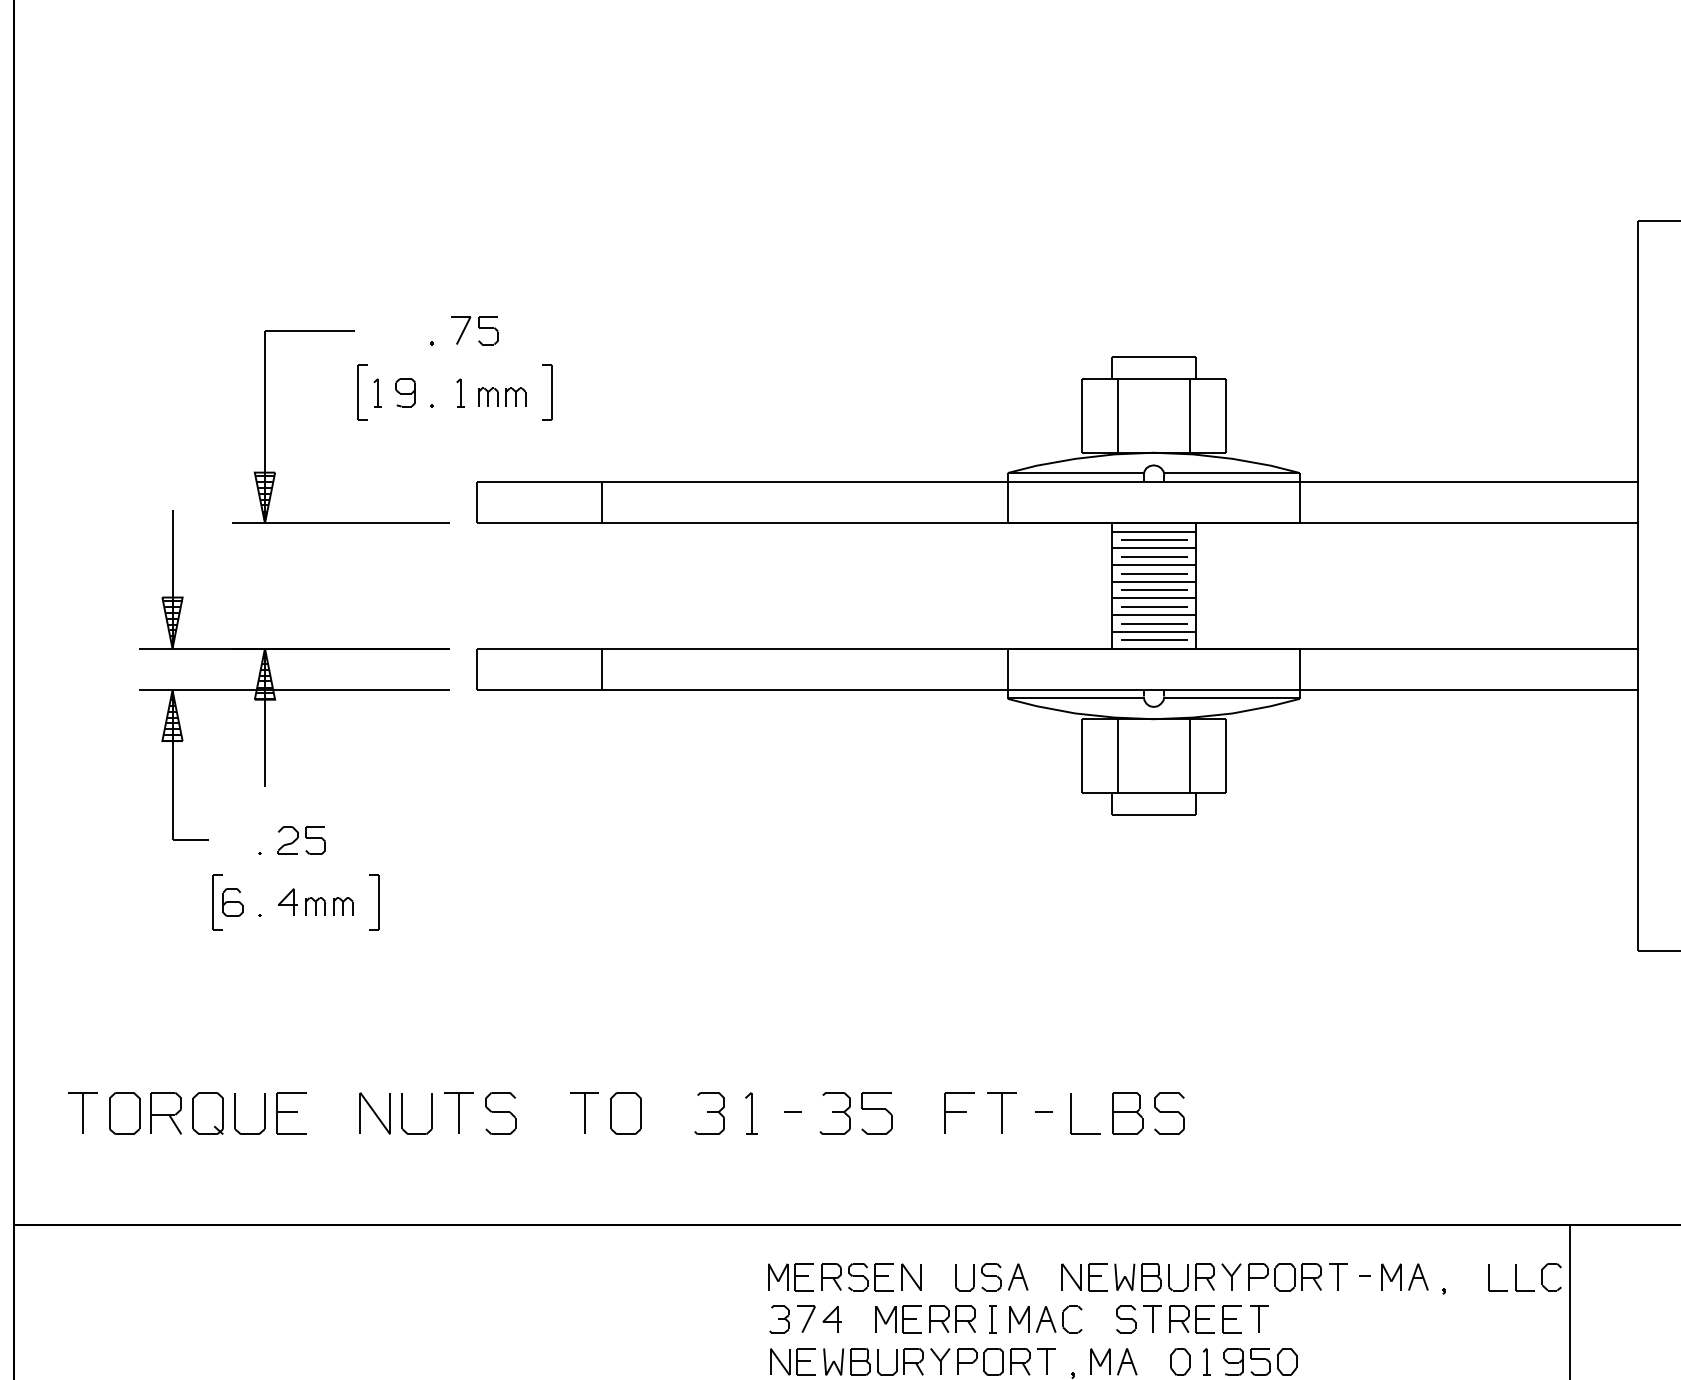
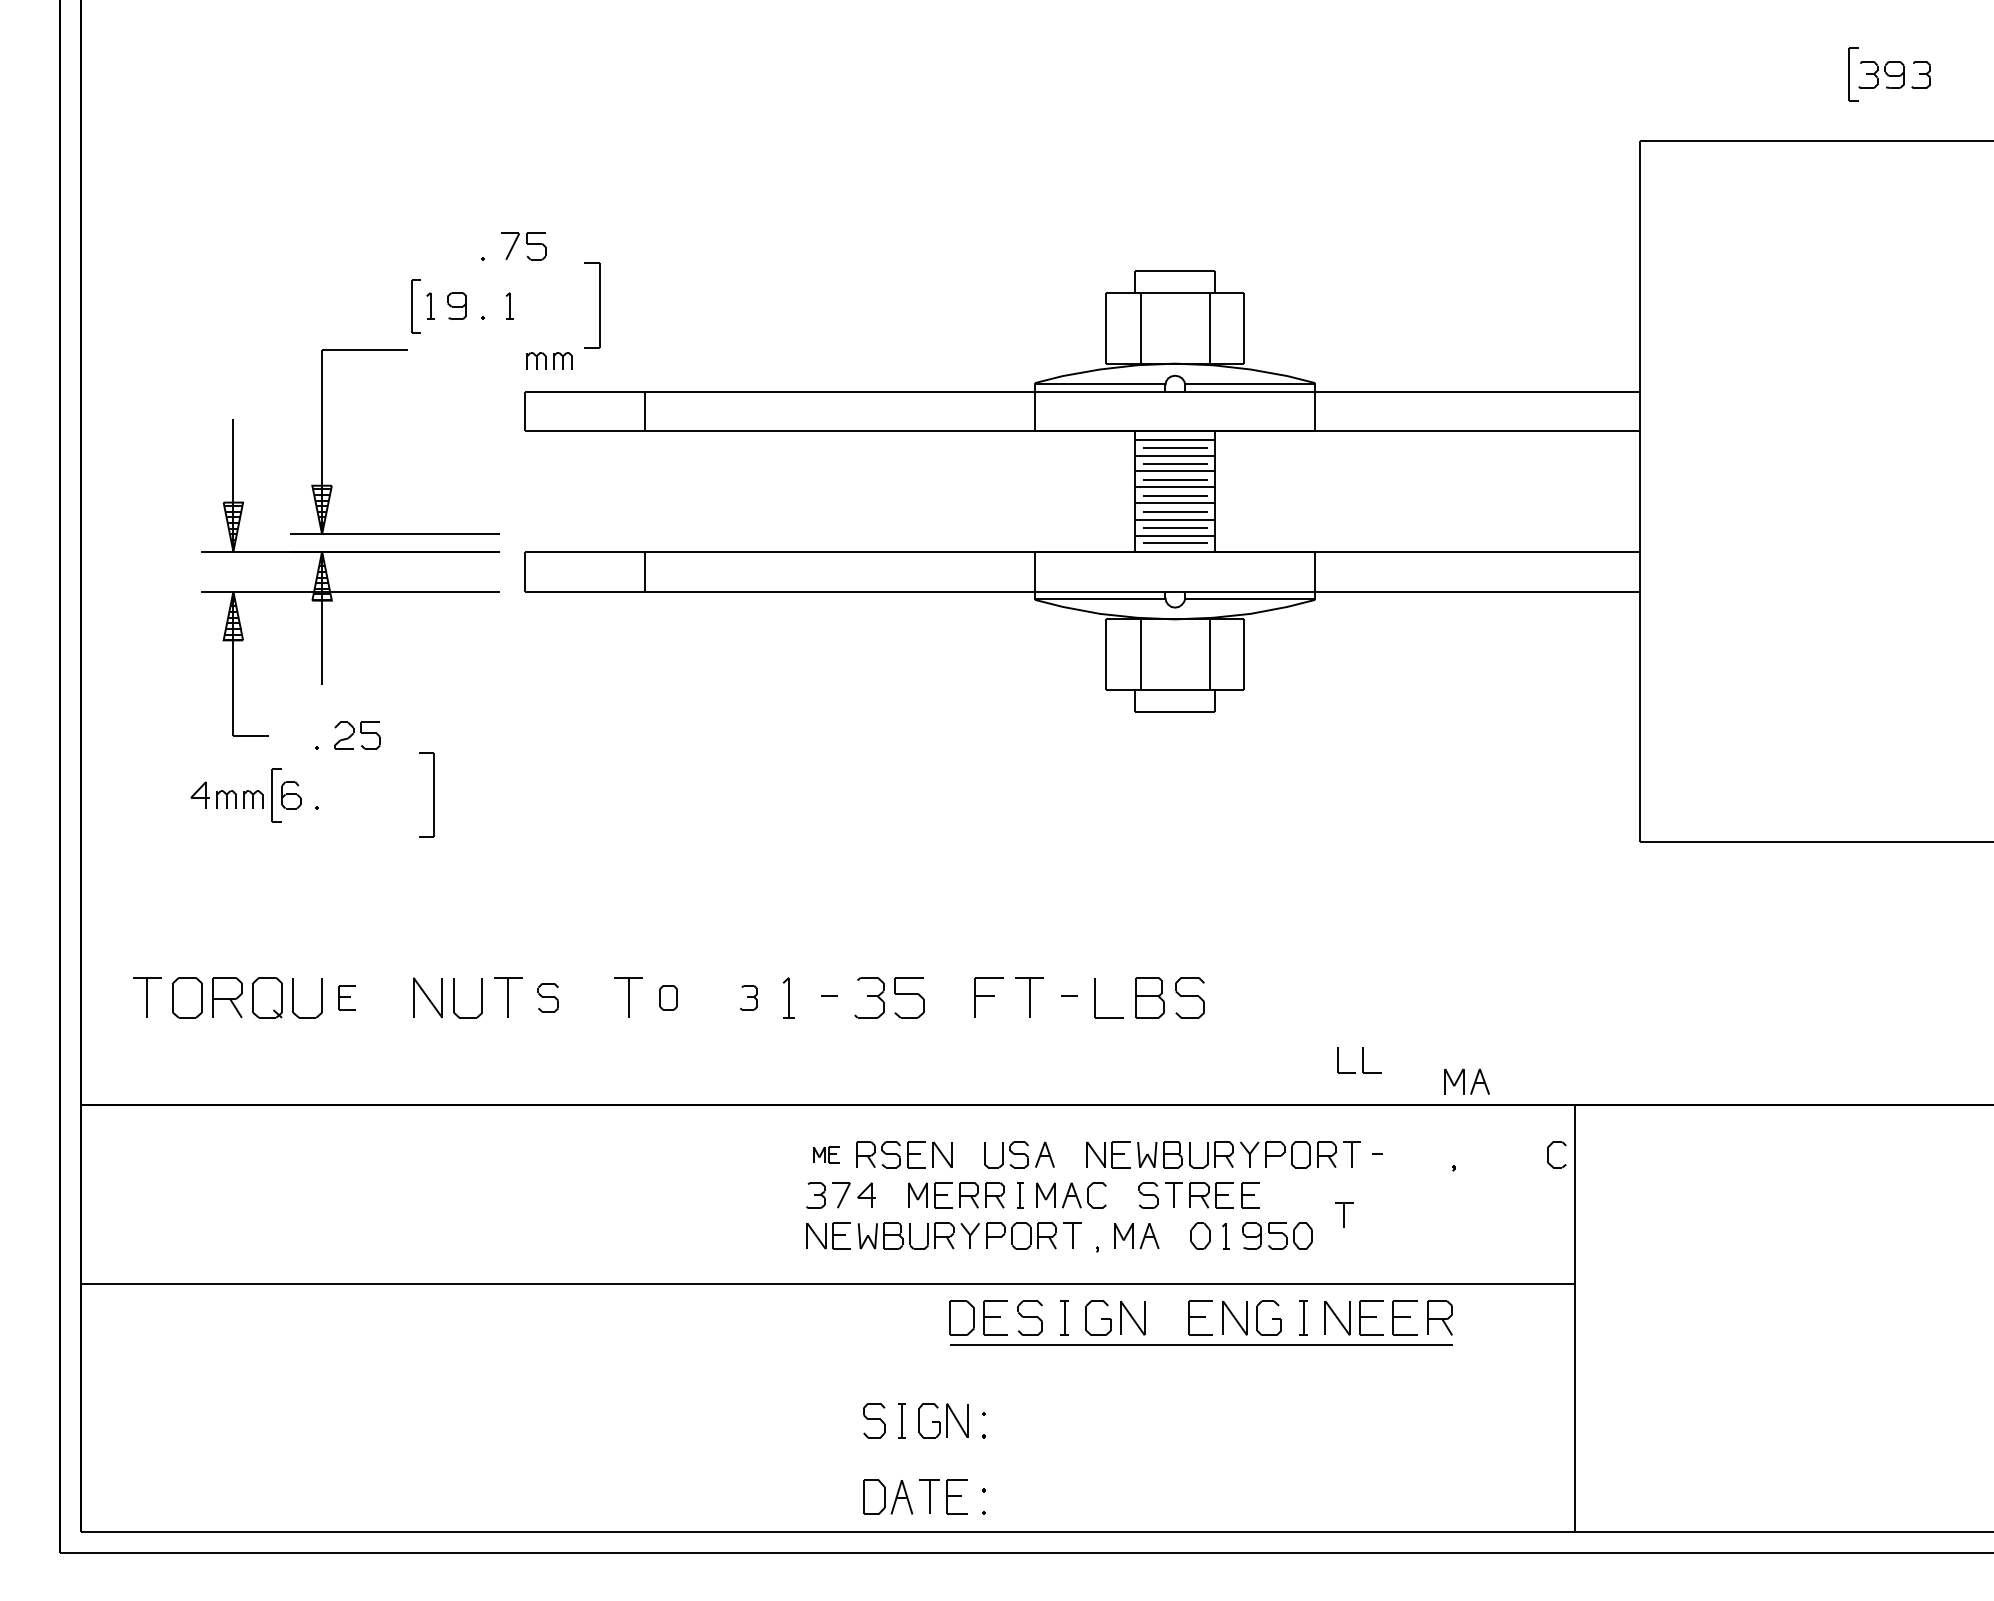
part: (546, 393) -> (592, 306), size x1.6
part: (501, 396) -> (549, 360), moved
part: (265, 426) -> (322, 441), moved
part: (315, 901) -> (226, 794), moved
part: (373, 902) -> (426, 795), size x1.6
part: (290, 1113) -> (346, 997), size x0.6
part: (500, 1113) -> (548, 997), size x0.7
part: (625, 1113) -> (668, 997), size x0.6
part: (709, 1113) -> (748, 997), size x0.6
part: (790, 1276) -> (826, 1154), size x0.6
part: (1404, 1276) -> (1466, 1081), moved
part: (1511, 1277) -> (1359, 1060), moved
part: (1259, 1318) -> (1344, 1214), moved

